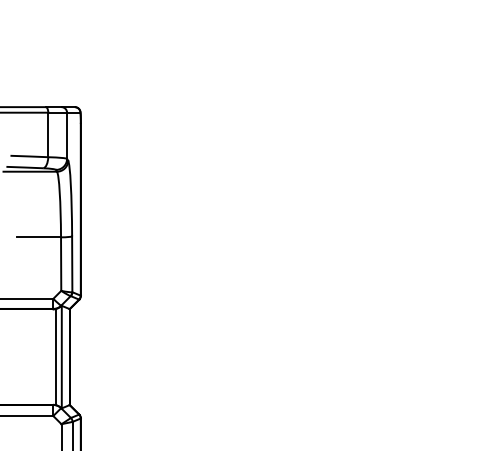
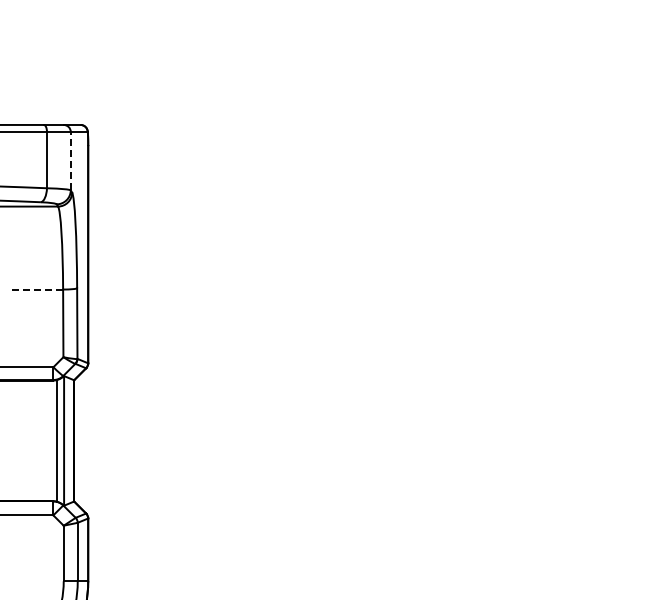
line: (66, 135) -> (70, 160), solid -> dashed
line: (39, 237) -> (35, 289), solid -> dashed

